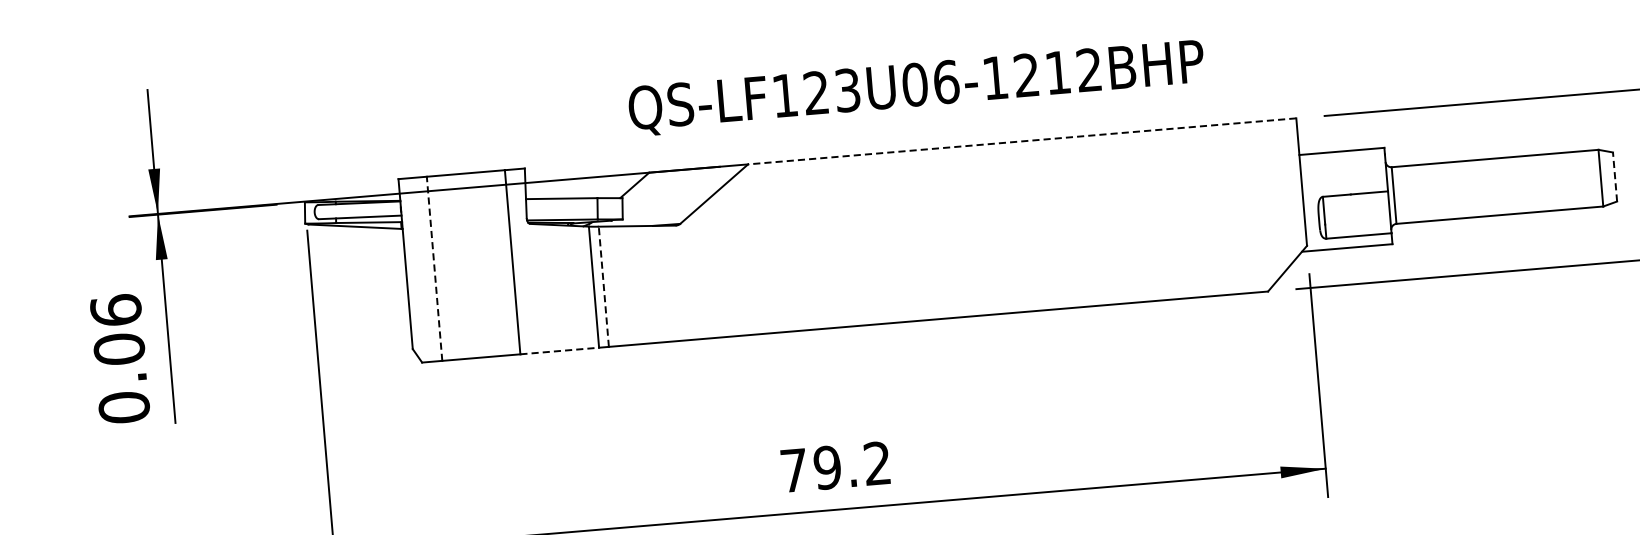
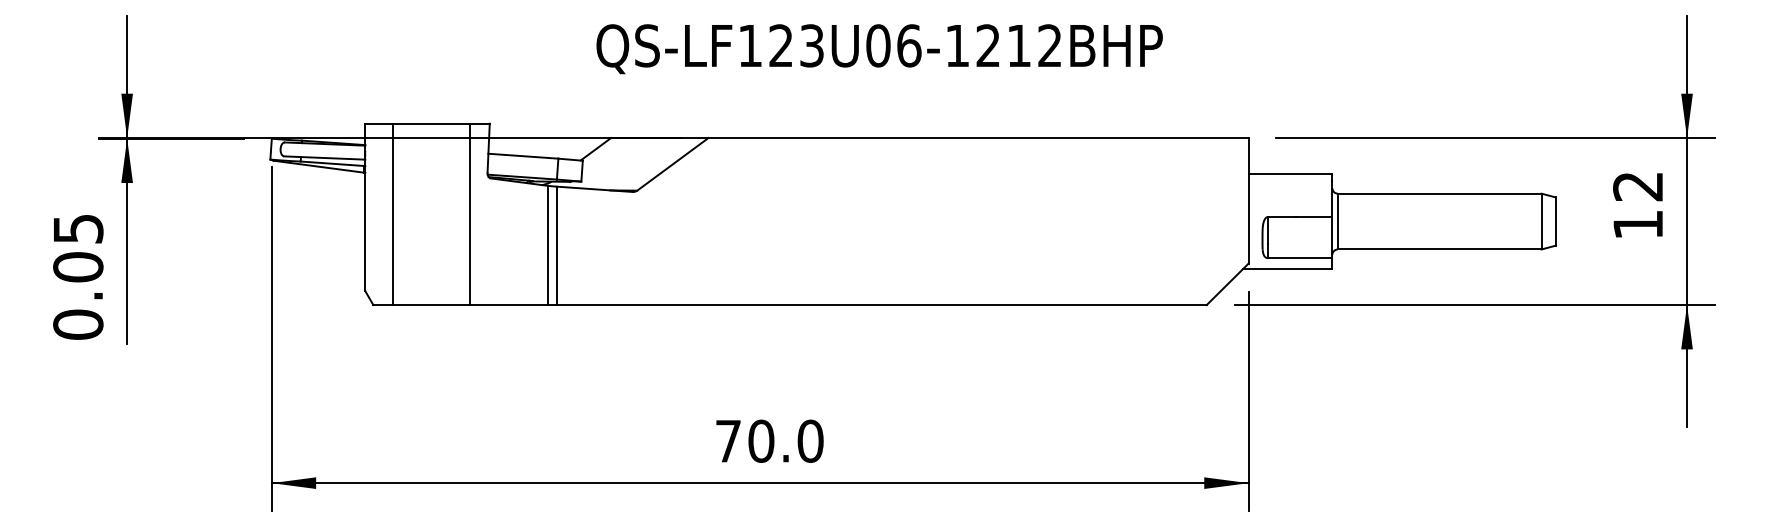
text: (916, 88) -> (879, 49), moved
line: (1022, 141) -> (978, 138), dashed -> solid
line: (1615, 176) -> (1555, 221), dashed -> solid
line: (434, 268) -> (393, 214), dashed -> solid
line: (603, 286) -> (557, 245), dashed -> solid
text: (116, 309) -> (78, 228), 0.06 -> 0.05
line: (559, 351) -> (508, 305), dashed -> solid
text: (852, 464) -> (785, 440), 79.2 -> 70.0

